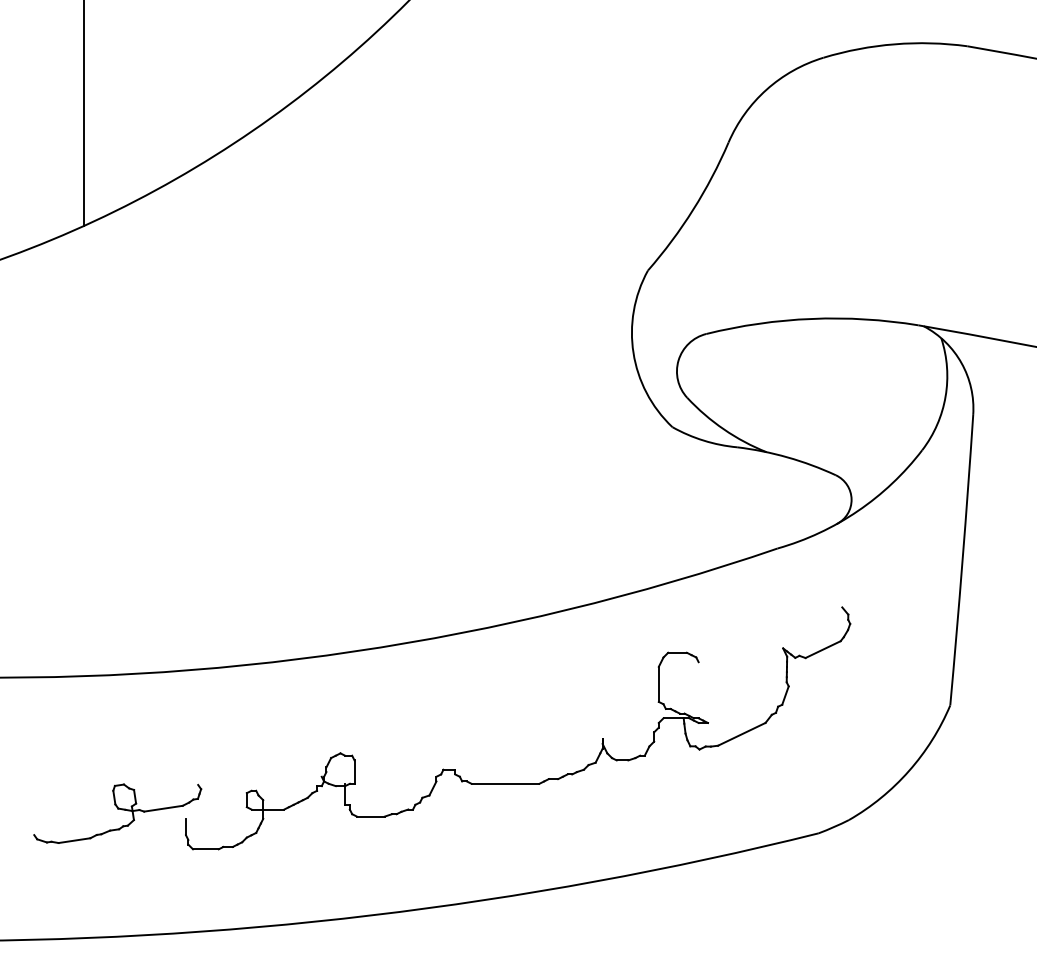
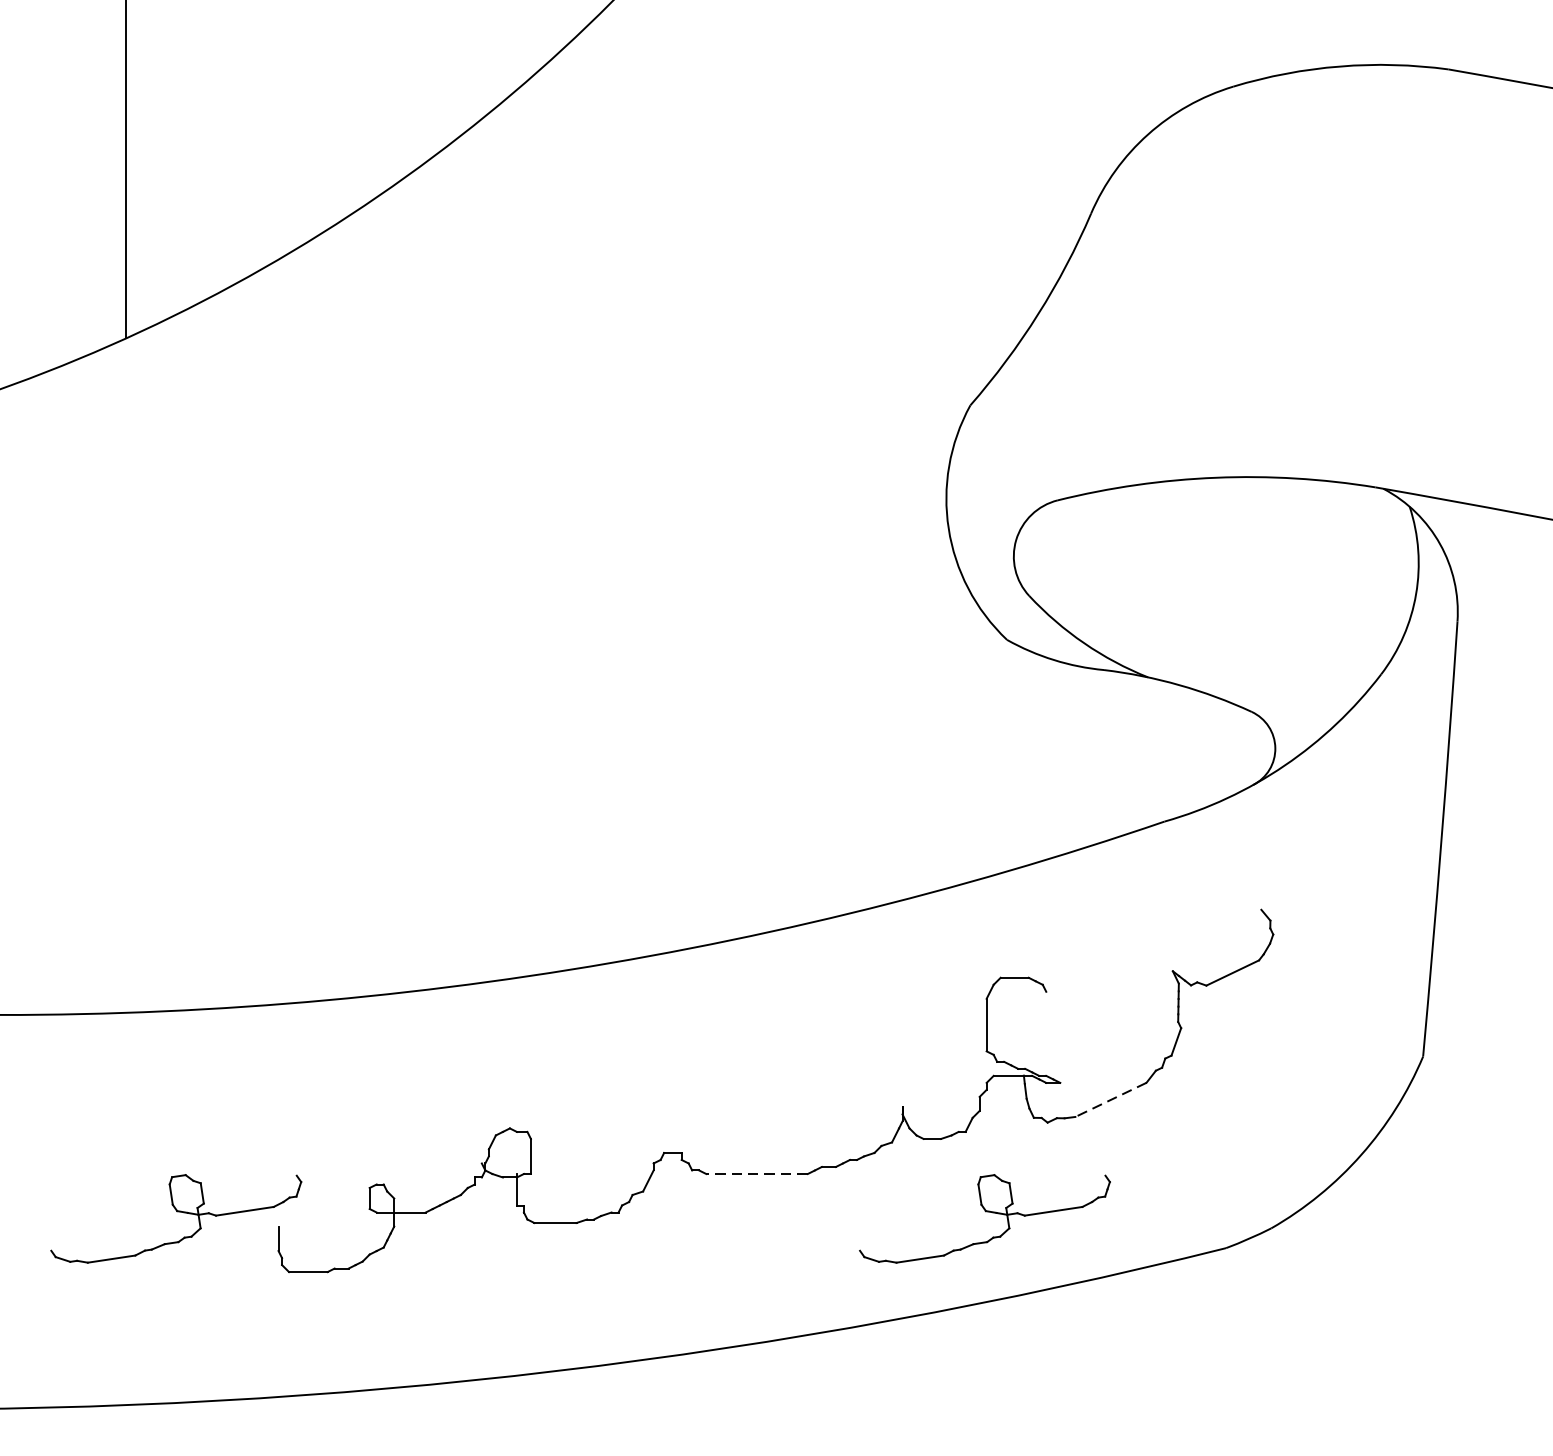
line: (741, 734) -> (1110, 1100), solid -> dashed
line: (505, 783) -> (757, 1173), solid -> dashed
part: (657, 813) -> (984, 1218), added

